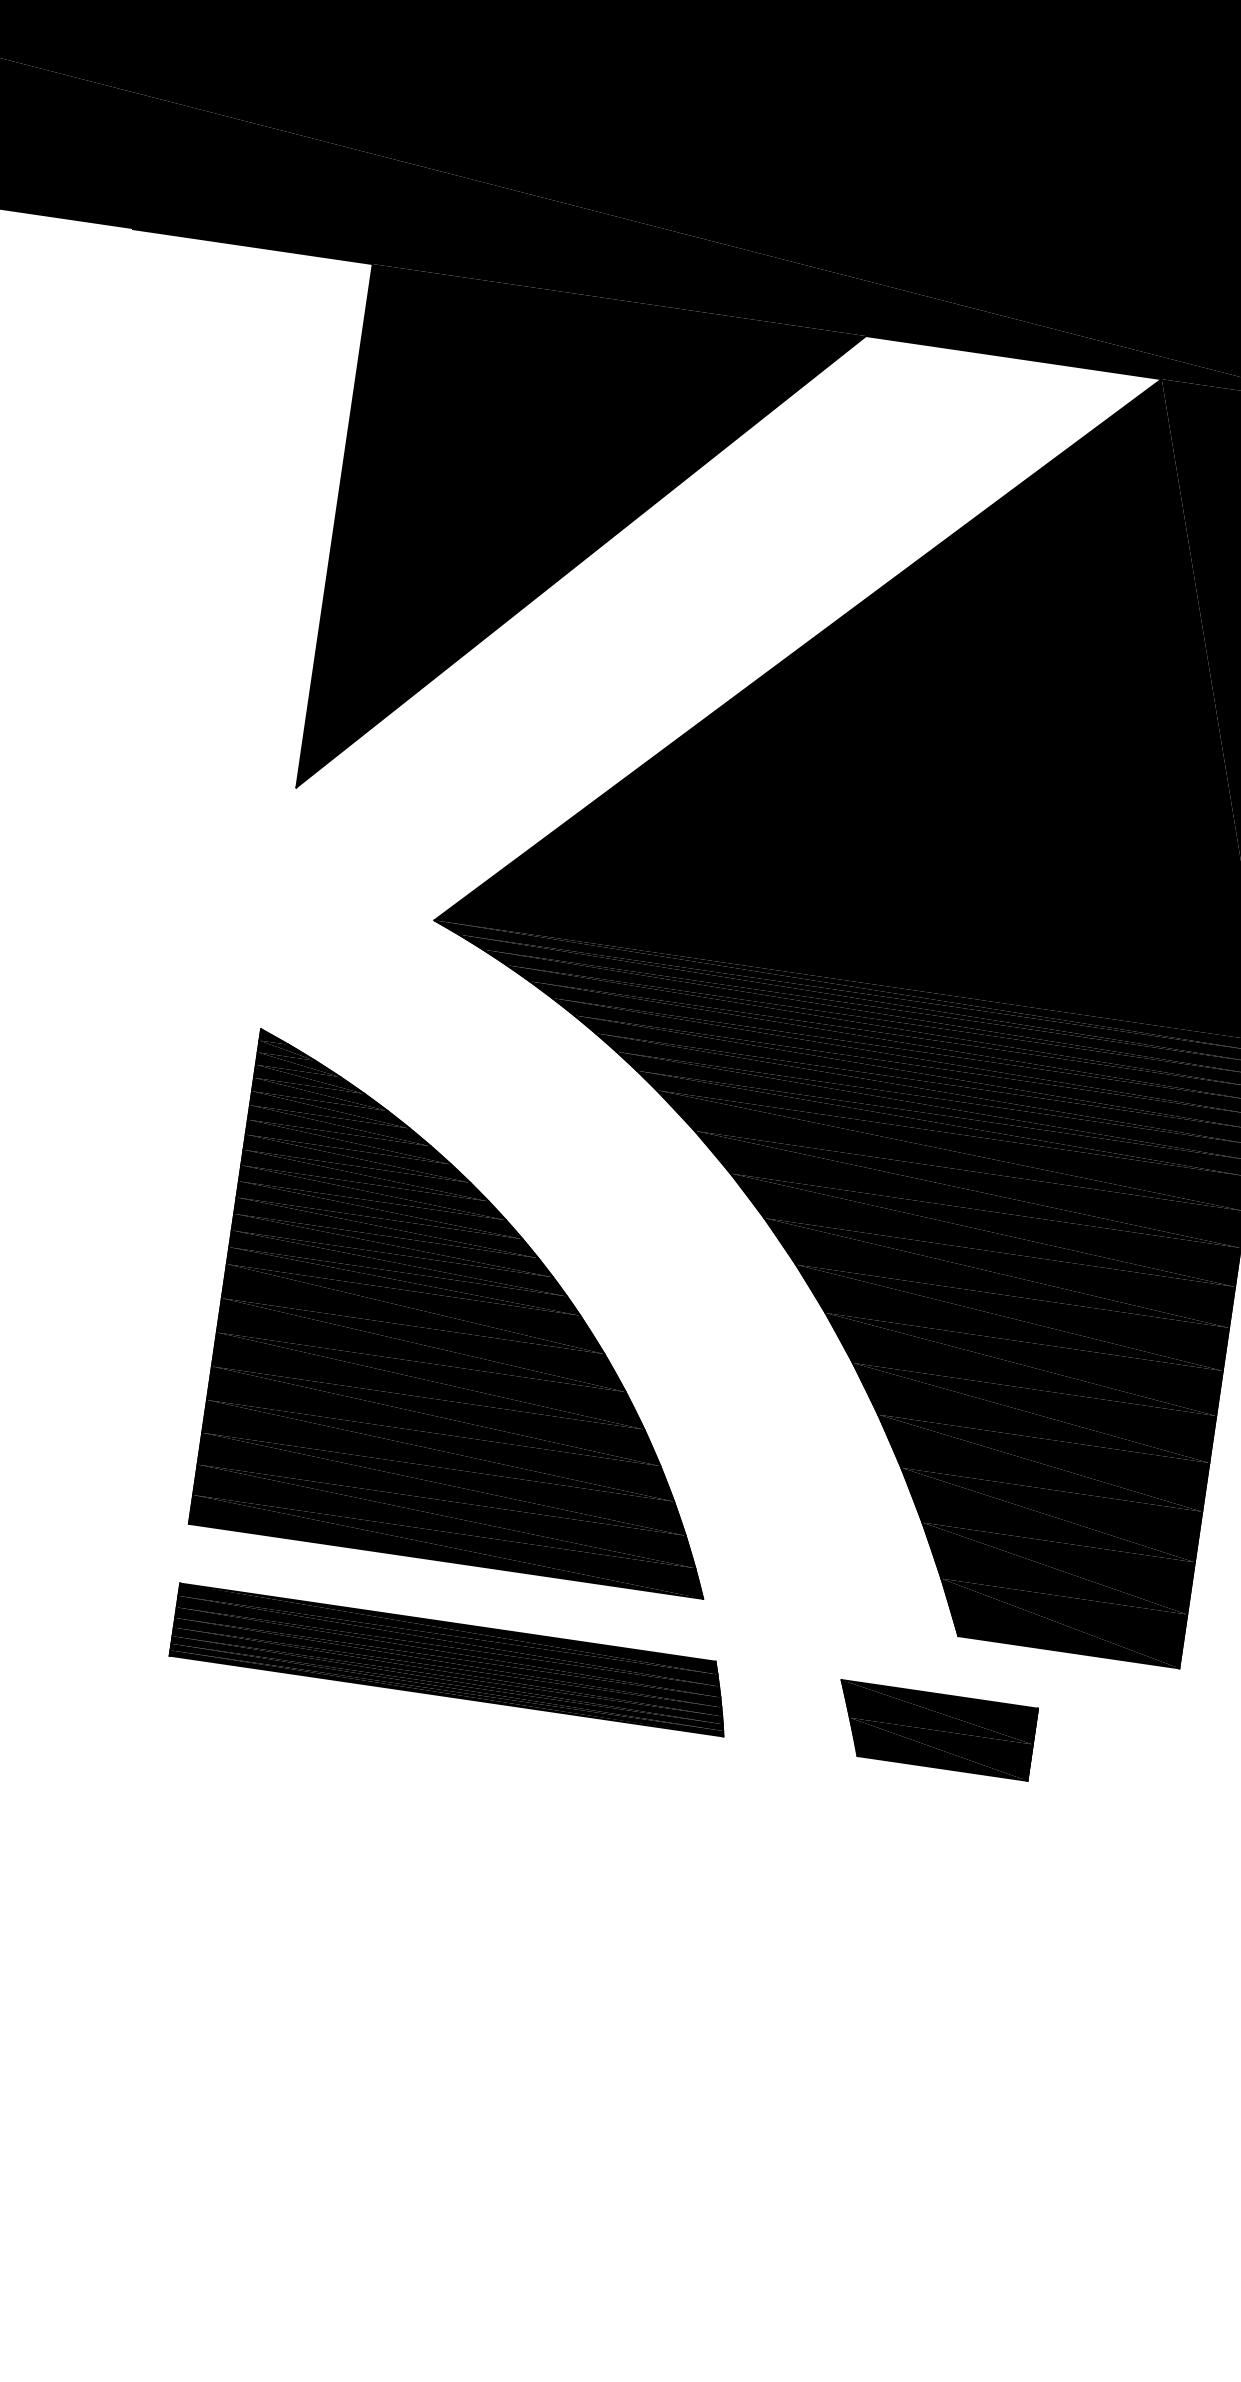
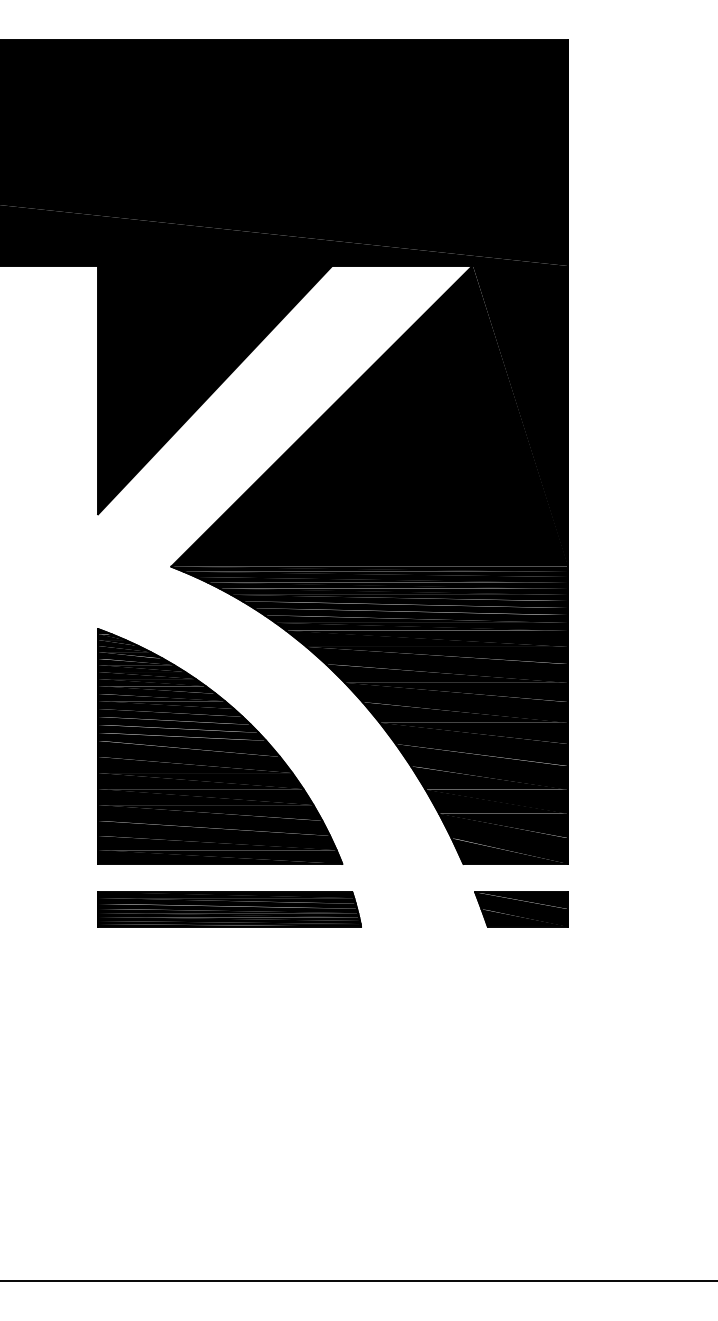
part: (933, 1730) -> (521, 909), moved

